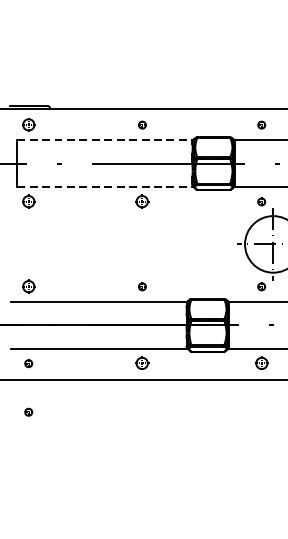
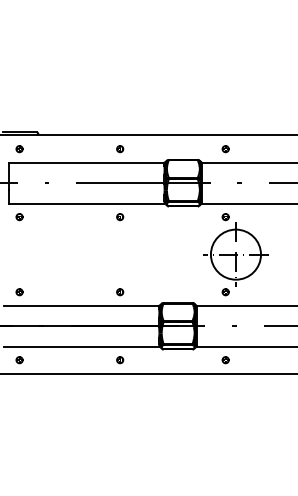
part: (28, 125) -> (19, 149), size x0.62
line: (104, 140) -> (86, 162), dashed -> solid
line: (104, 186) -> (86, 203), dashed -> solid
part: (28, 202) -> (19, 217), size x0.62
part: (142, 202) -> (120, 217), size x0.62
part: (28, 287) -> (19, 292), size x0.62
part: (142, 364) -> (120, 360), size x0.62
part: (261, 364) -> (225, 360), size x0.62
part: (28, 412) -> (19, 403), removed

